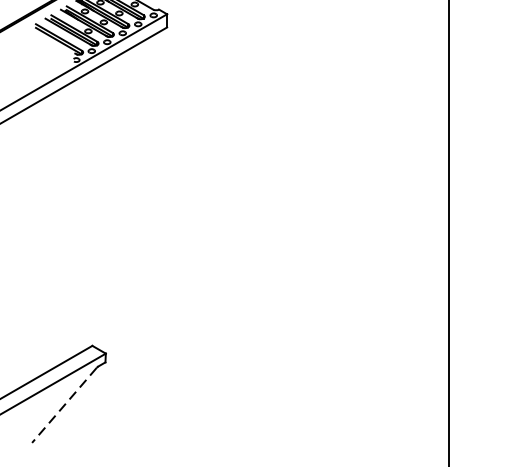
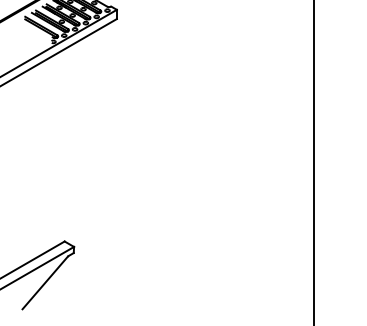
line: (64, 405) -> (45, 283), dashed -> solid

